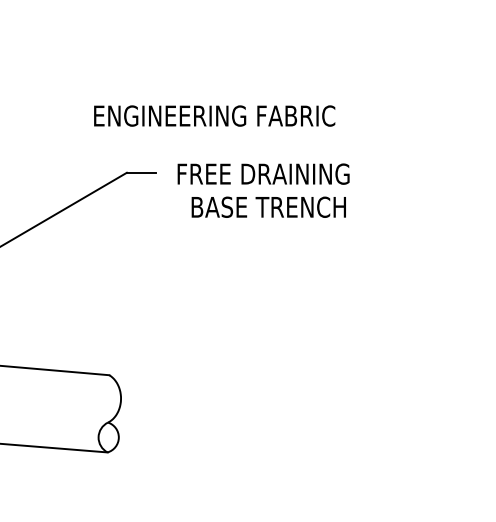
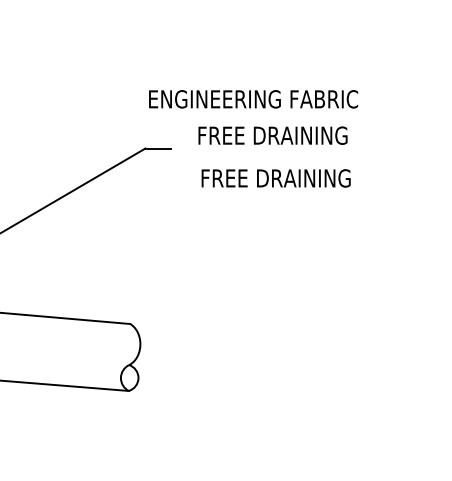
text: (214, 116) -> (253, 99), moved
text: (263, 173) -> (272, 135), moved
text: (278, 207) -> (276, 178), BASE TRENCH -> FREE DRAINING

